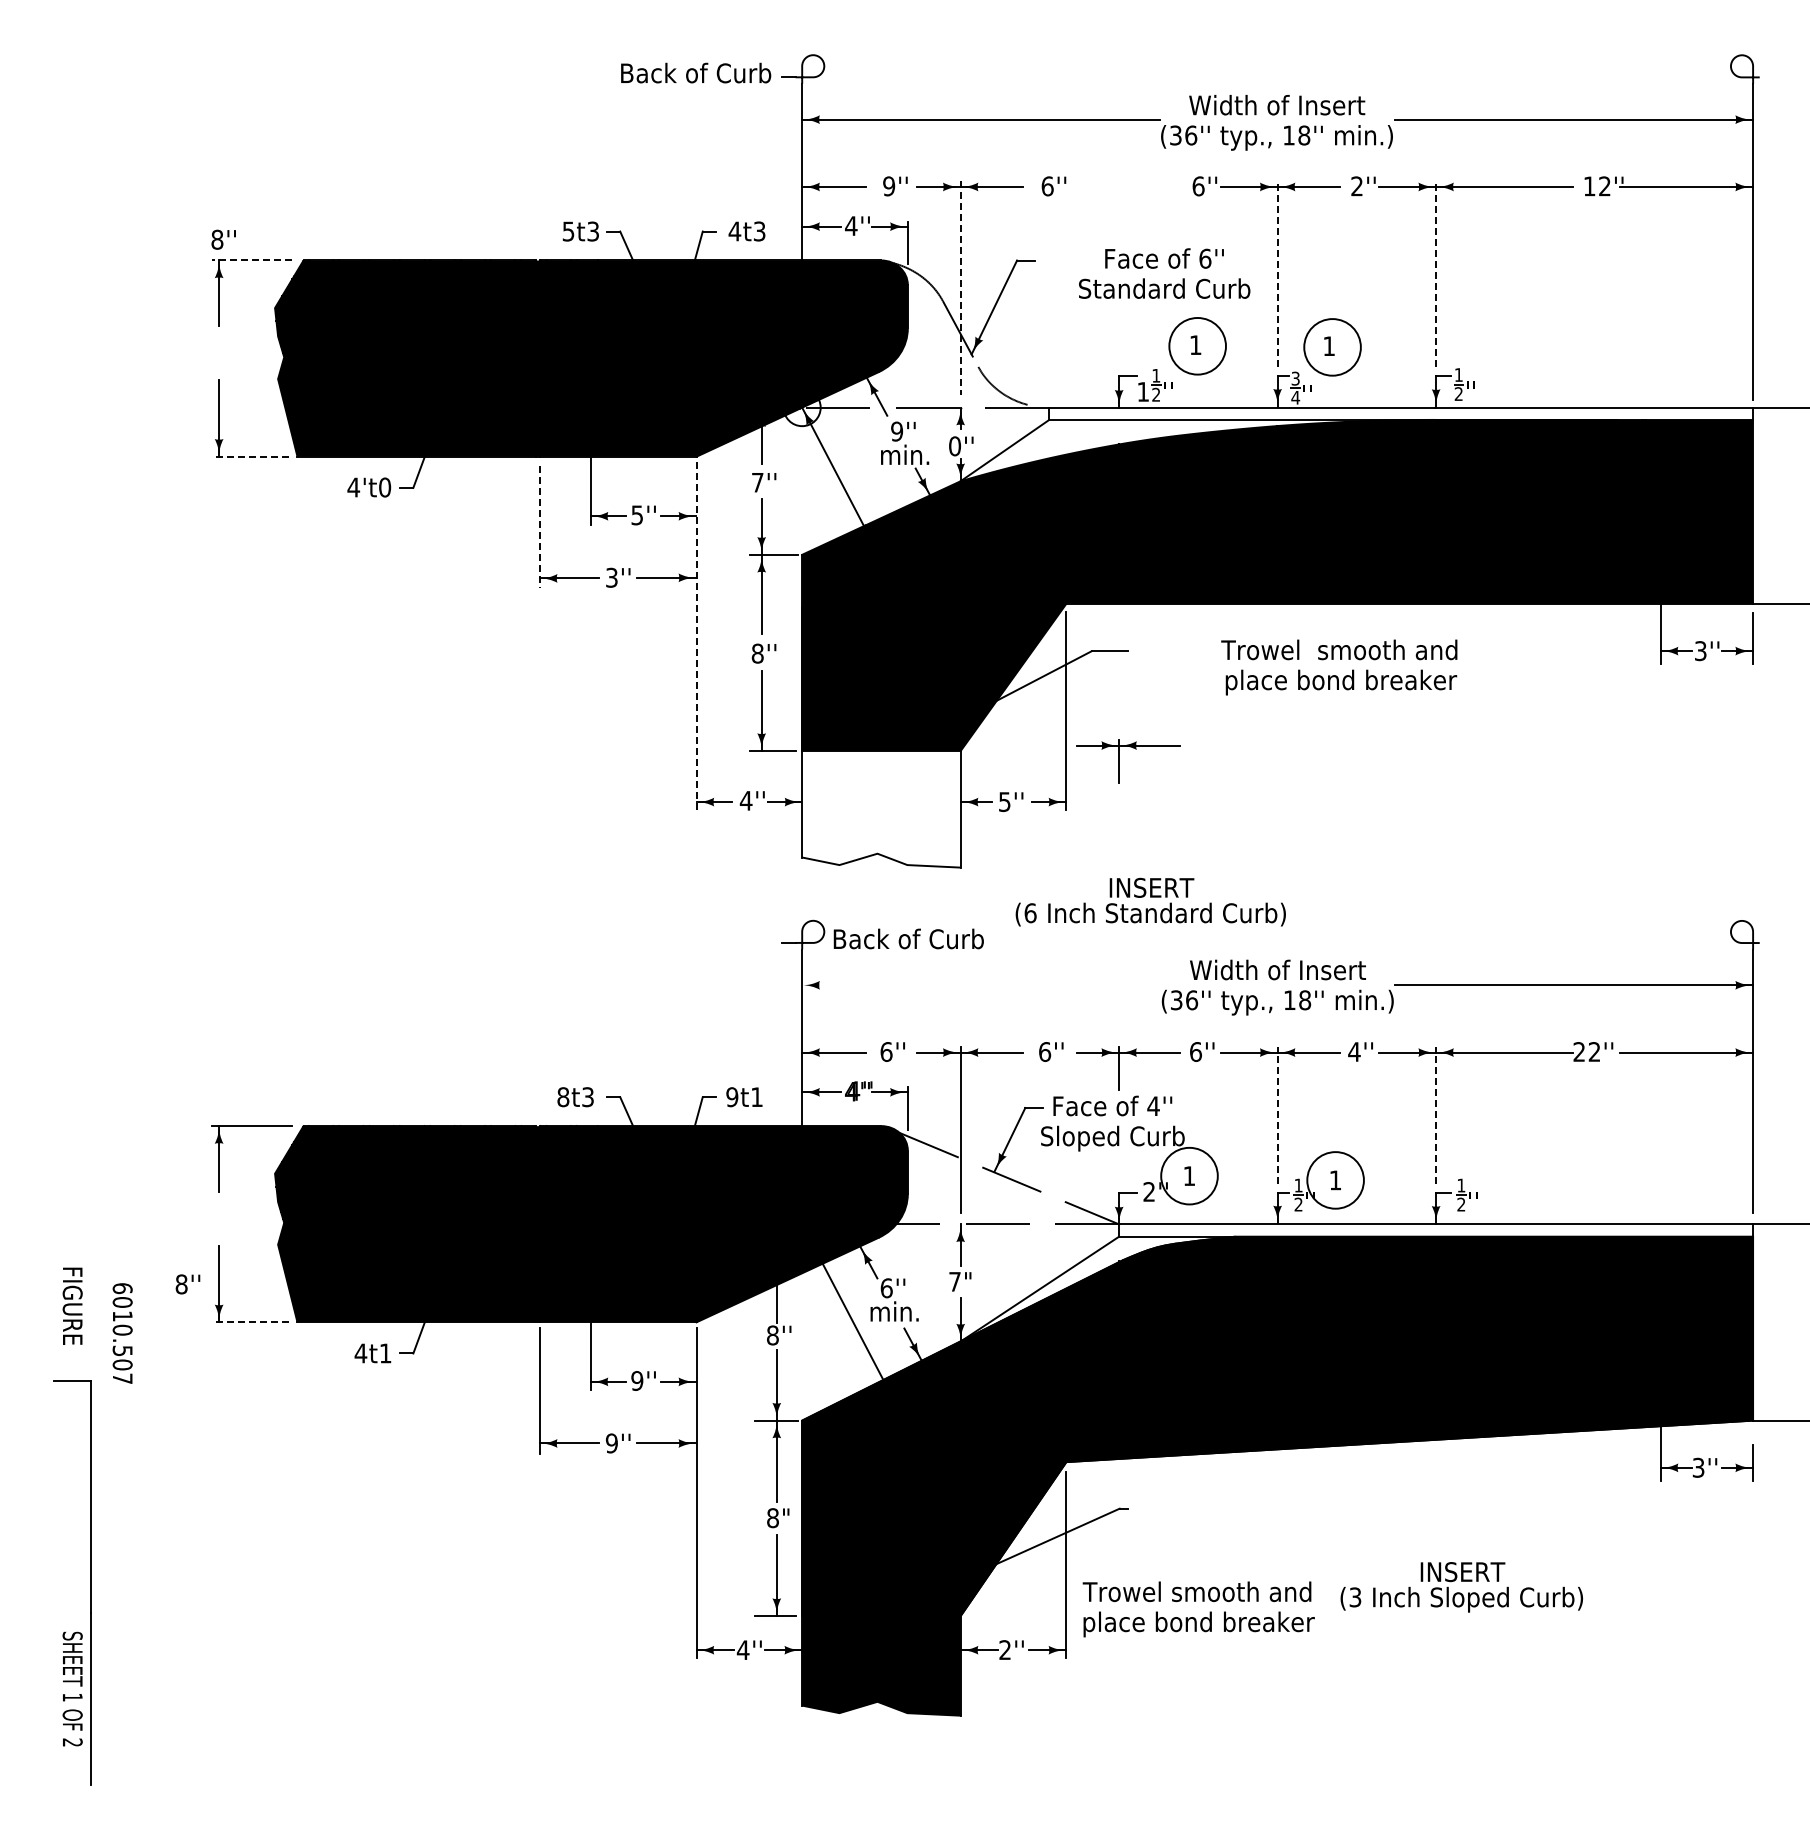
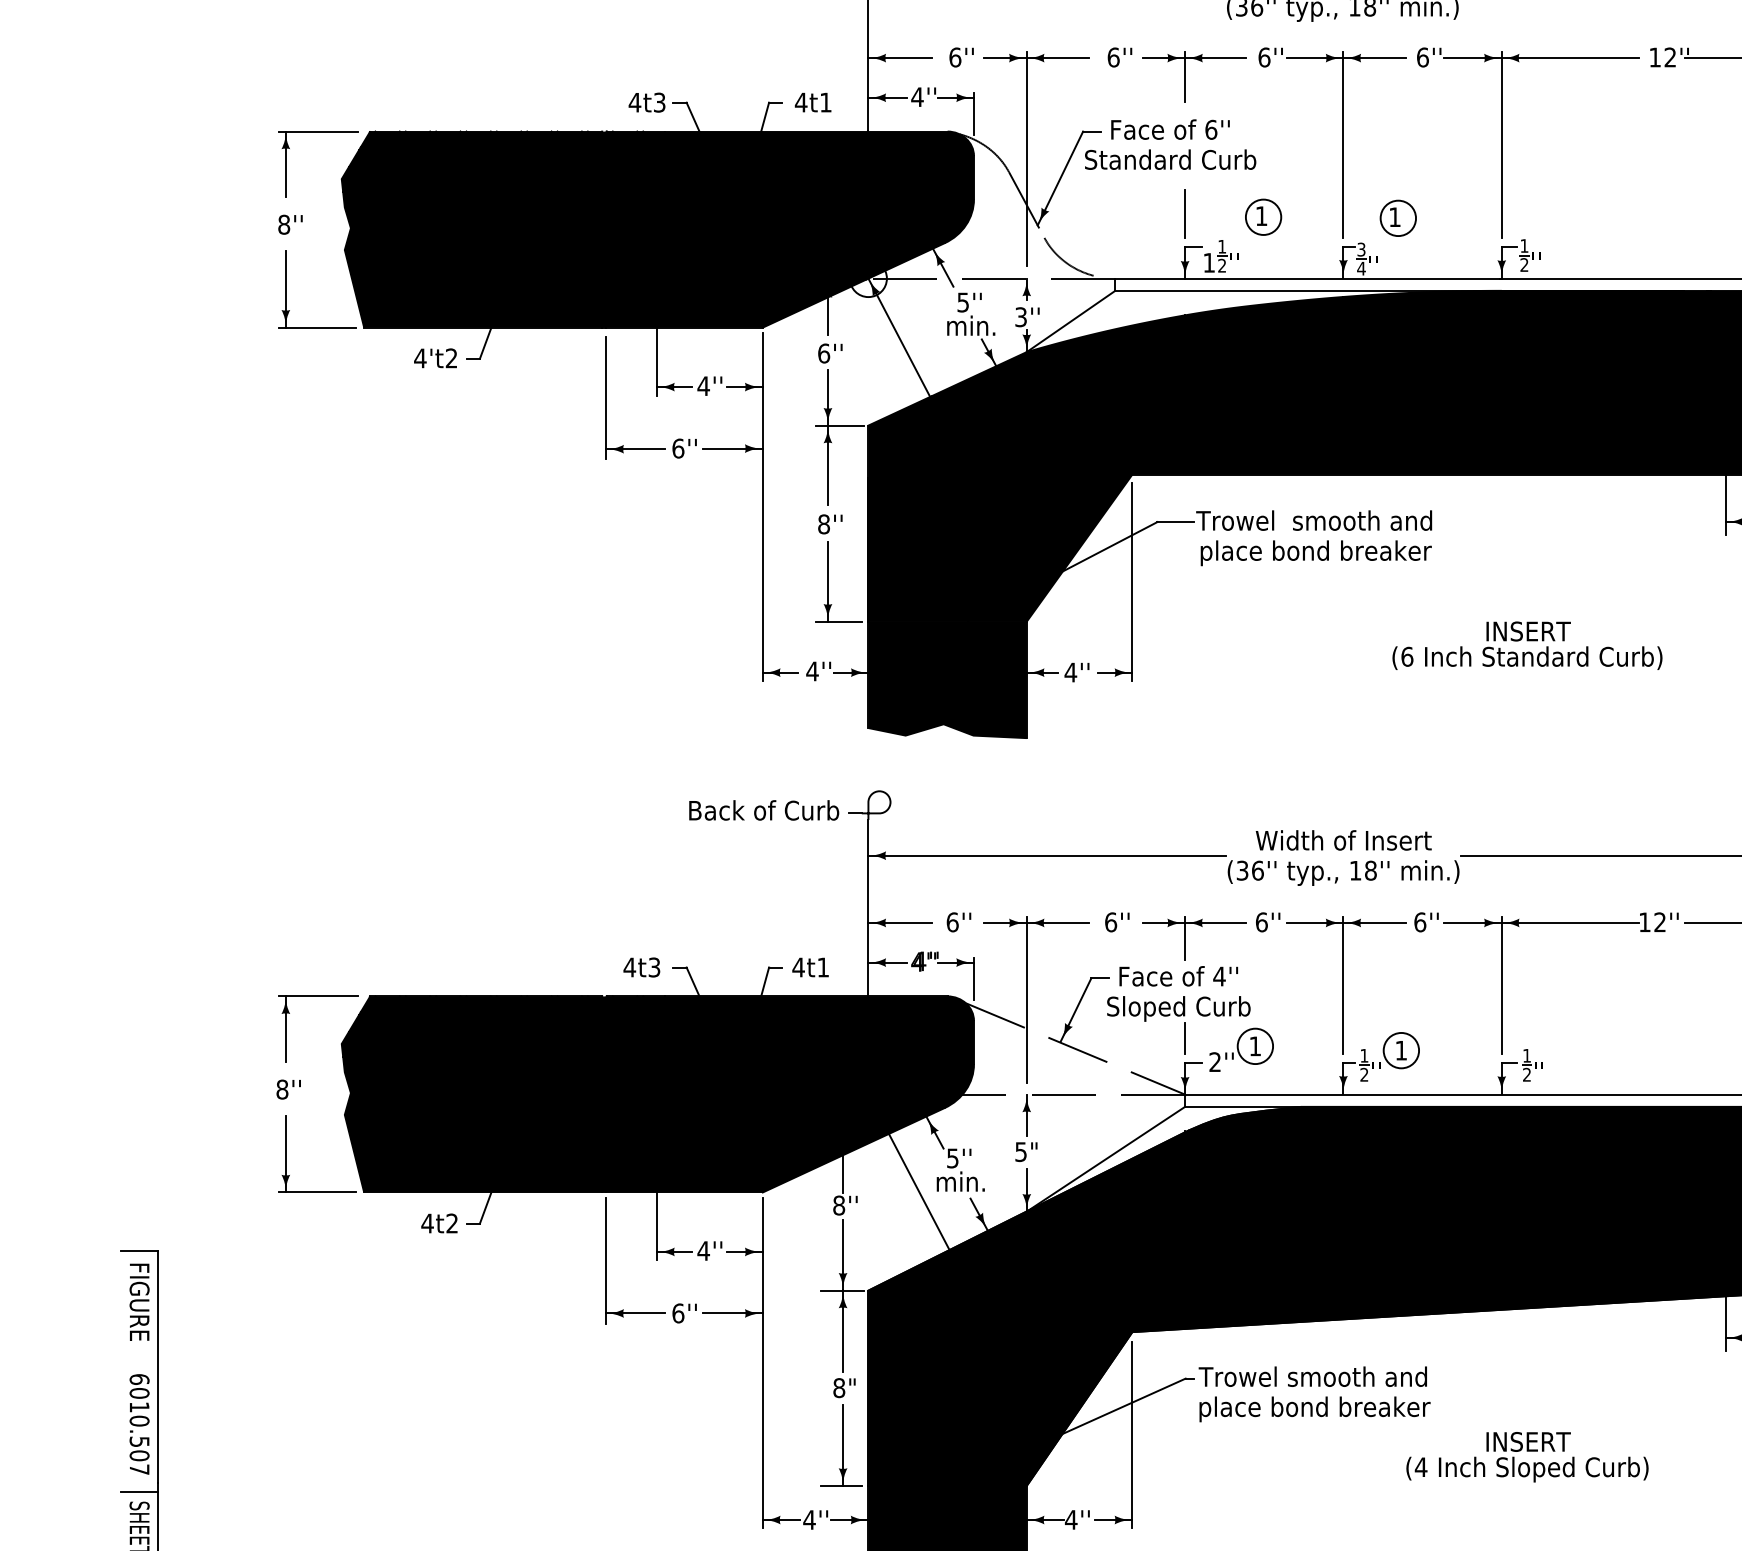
text: (889, 186) -> (955, 57), 9'' -> 6''
text: (1357, 186) -> (1423, 57), 2'' -> 6''
part: (1119, 205) -> (1185, 76), added
text: (568, 231) -> (634, 102), 5t3 -> 4t3
text: (759, 231) -> (825, 102), 4t3 -> 4t1
text: (223, 239) -> (290, 224), moved
line: (251, 260) -> (318, 131), dashed -> solid
text: (1164, 273) -> (1170, 144), moved
line: (1277, 274) -> (1343, 145), dashed -> solid
line: (1436, 274) -> (1502, 145), dashed -> solid
line: (960, 288) -> (1026, 159), dashed -> solid
line: (1119, 343) -> (1185, 214), added
circle: (1197, 346) -> (1263, 217), size x0.62
circle: (1332, 347) -> (1398, 218), size x0.62
text: (897, 431) -> (963, 302), 9'' -> 5''
text: (955, 446) -> (1021, 317), 0'' -> 3''
line: (250, 456) -> (317, 327), dashed -> solid
text: (757, 482) -> (823, 353), 7'' -> 6''
text: (385, 487) -> (452, 358), 4't0 -> 4't2
text: (637, 515) -> (703, 386), 5'' -> 4''
line: (539, 527) -> (605, 398), dashed -> solid
text: (612, 577) -> (678, 448), 3'' -> 6''
line: (696, 636) -> (762, 507), dashed -> solid
text: (1339, 667) -> (1314, 538), moved
part: (1119, 761) -> (1185, 632), removed
text: (1004, 802) -> (1070, 673), 5'' -> 4''
fill: (881, 809) -> (947, 680), added
text: (1150, 901) -> (1527, 645), moved
text: (908, 938) -> (763, 809), moved
line: (981, 985) -> (1047, 855), added
text: (1354, 1051) -> (1420, 921), 4'' -> 6''
text: (1578, 1051) -> (1644, 921), 22'' -> 12''
text: (563, 1097) -> (629, 967), 8t3 -> 4t3
text: (732, 1097) -> (798, 967), 9t1 -> 4t1
line: (1277, 1115) -> (1343, 985), dashed -> solid
line: (1436, 1115) -> (1502, 985), dashed -> solid
line: (1119, 1167) -> (1185, 1037), added
circle: (1189, 1175) -> (1255, 1045), size x0.62
circle: (1335, 1180) -> (1401, 1050), size x0.62
text: (954, 1281) -> (1020, 1151), 7" -> 5"
text: (187, 1284) -> (288, 1089), moved
text: (886, 1288) -> (952, 1158), 6'' -> 5''
text: (72, 1305) -> (139, 1301), moved
line: (250, 1322) -> (317, 1192), dashed -> solid
text: (122, 1333) -> (139, 1424), moved
text: (385, 1353) -> (452, 1223), 4t1 -> 4t2
text: (637, 1380) -> (703, 1250), 9'' -> 4''
text: (611, 1443) -> (677, 1313), 9'' -> 6''
text: (1355, 1597) -> (1421, 1467), (3 -> (4
text: (1198, 1609) -> (1314, 1394), moved
line: (72, 1621) -> (139, 1491), added
text: (1004, 1649) -> (1070, 1519), 2'' -> 4''

